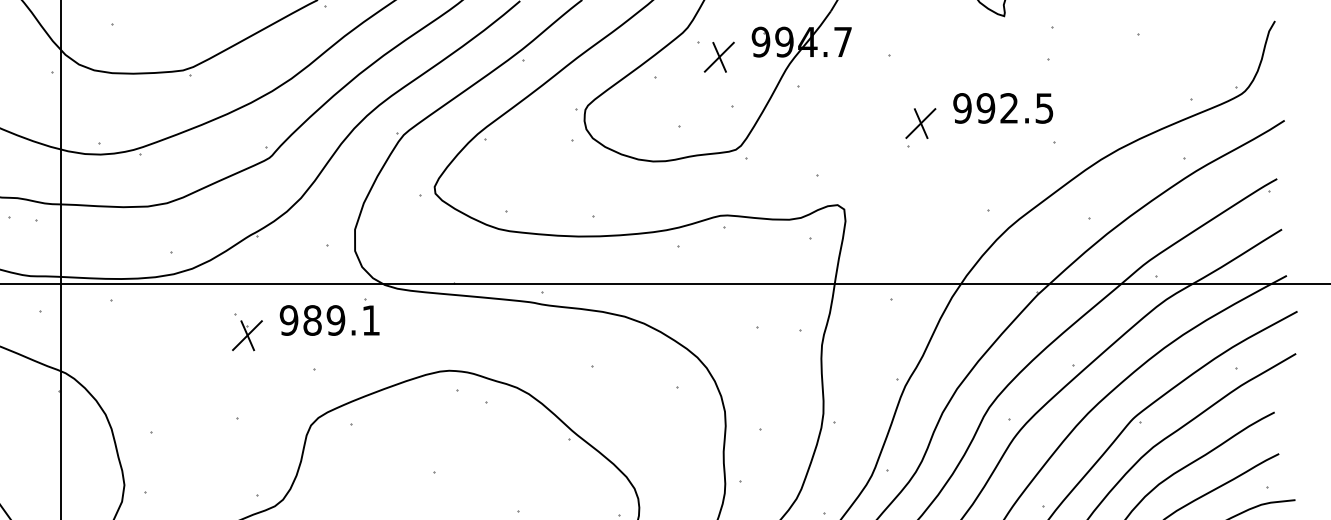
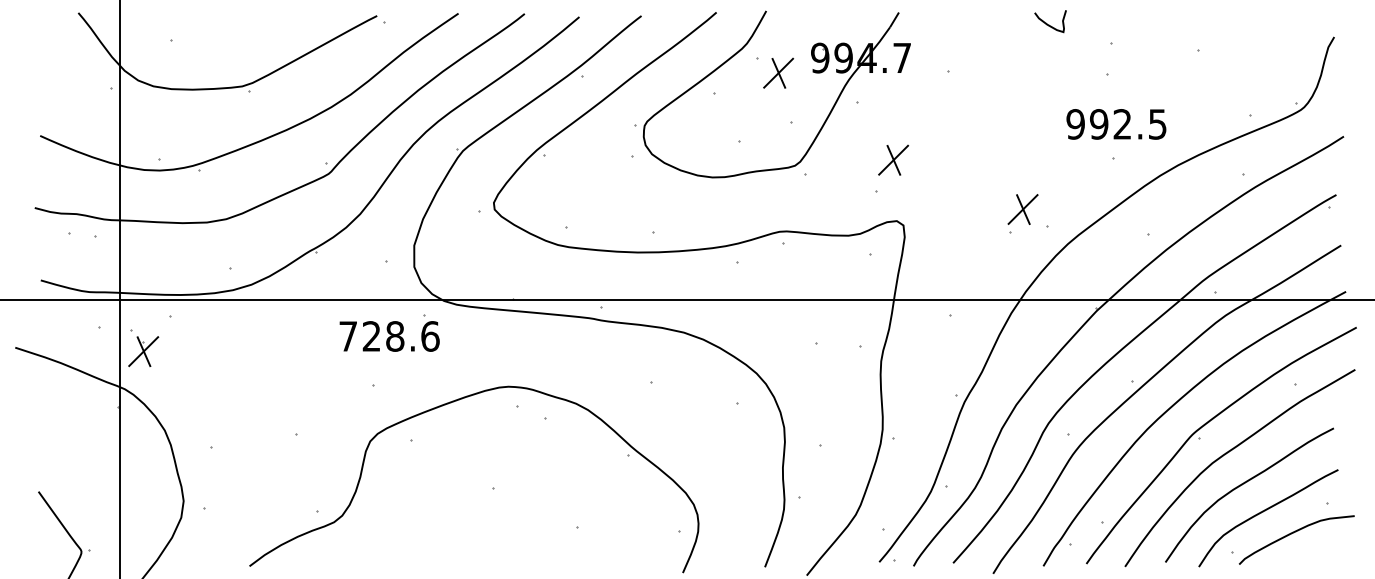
text: (1003, 108) -> (1116, 124), moved
part: (920, 127) -> (1022, 213), moved
part: (834, 143) -> (893, 159), added
text: (330, 320) -> (389, 336), 989.1 -> 728.6
part: (247, 332) -> (143, 348), moved

